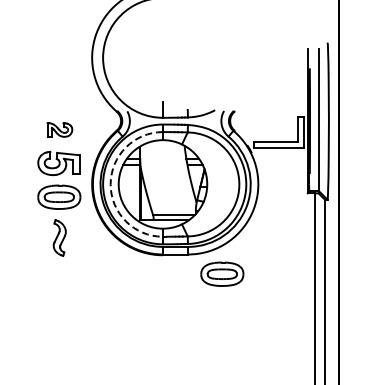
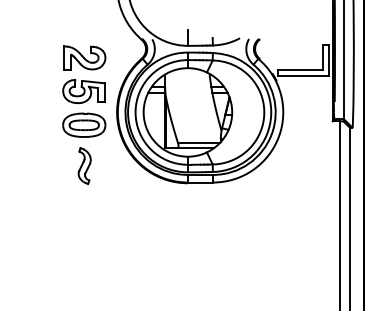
part: (59, 129) -> (84, 57), size x1.67
arc: (110, 184) -> (135, 112), dashed -> solid
part: (222, 273) -> (247, 201), removed

